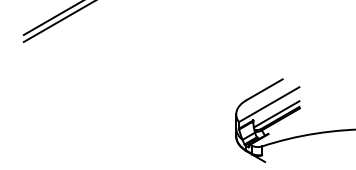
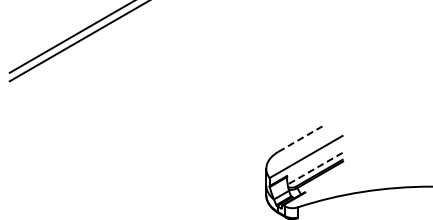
line: (264, 89) -> (300, 138), solid -> dashed
line: (276, 114) -> (315, 168), solid -> dashed

